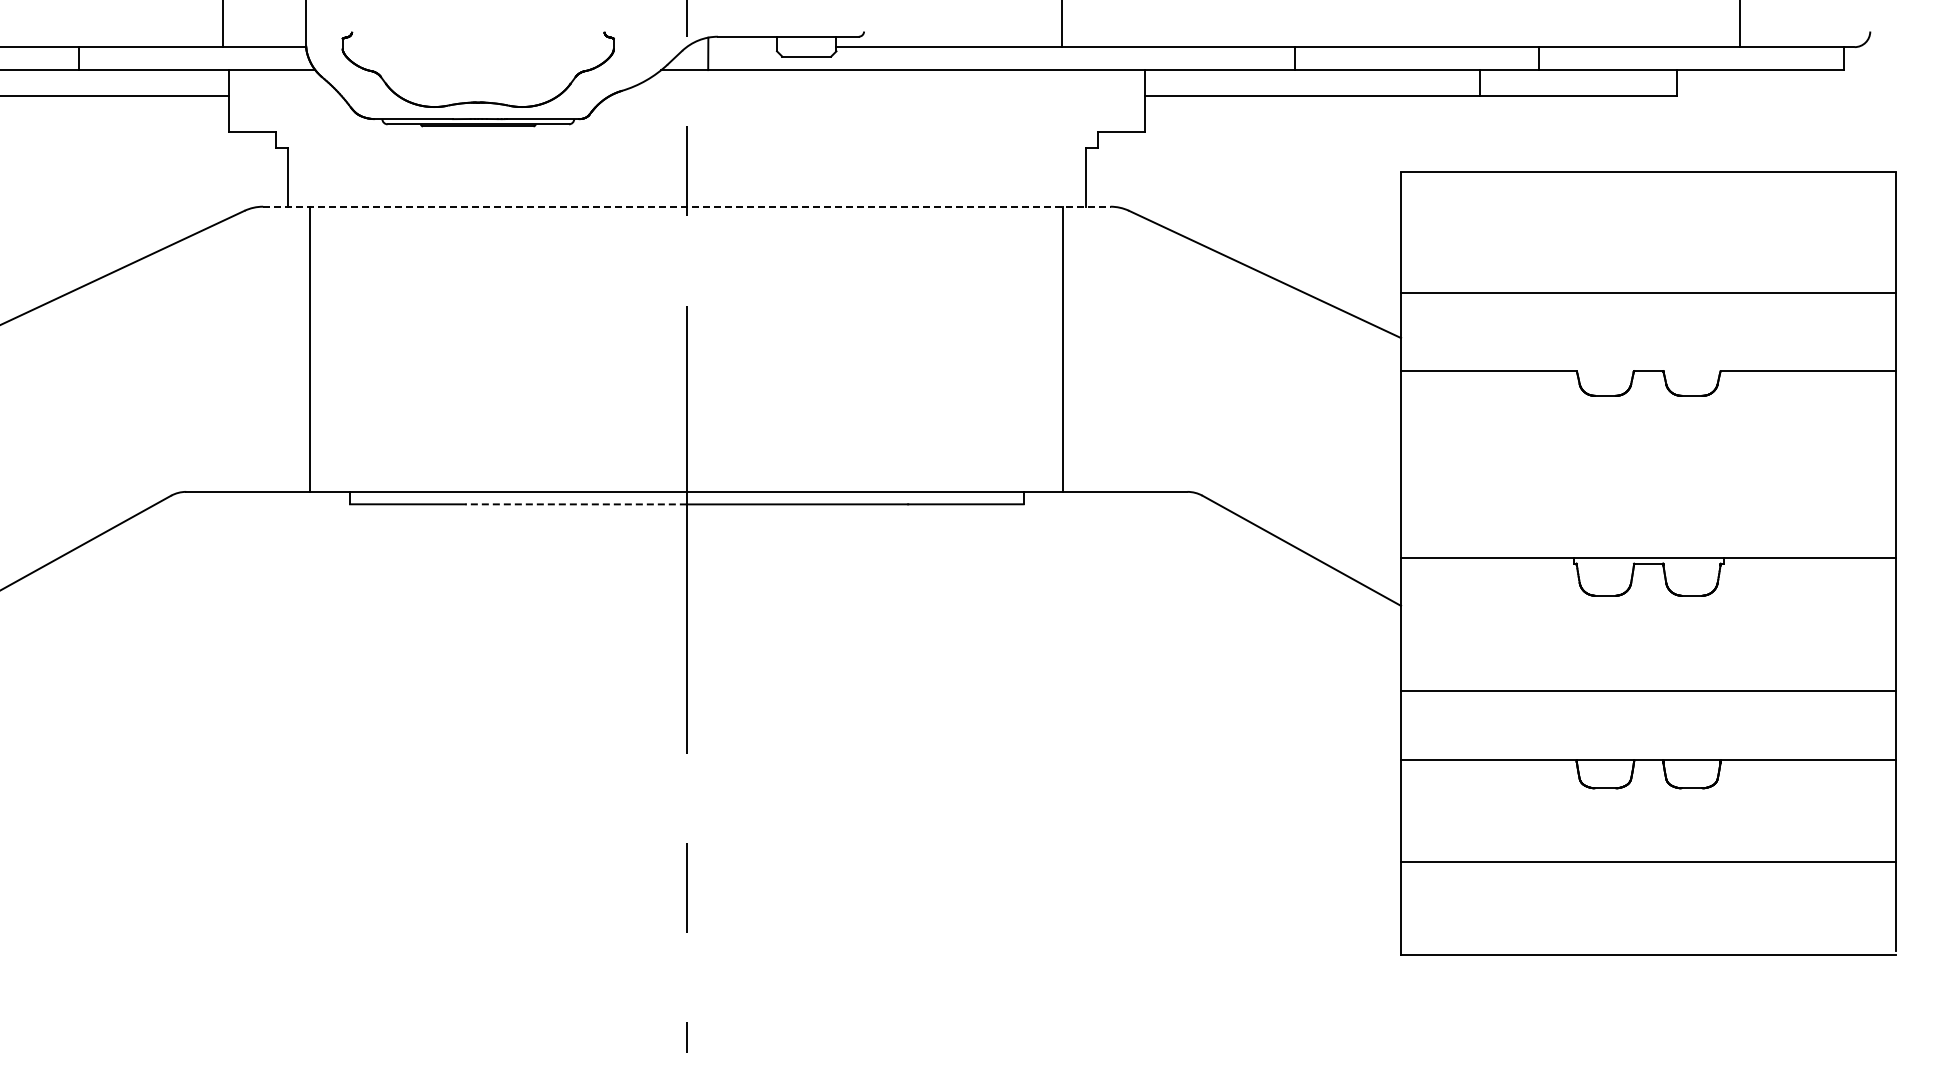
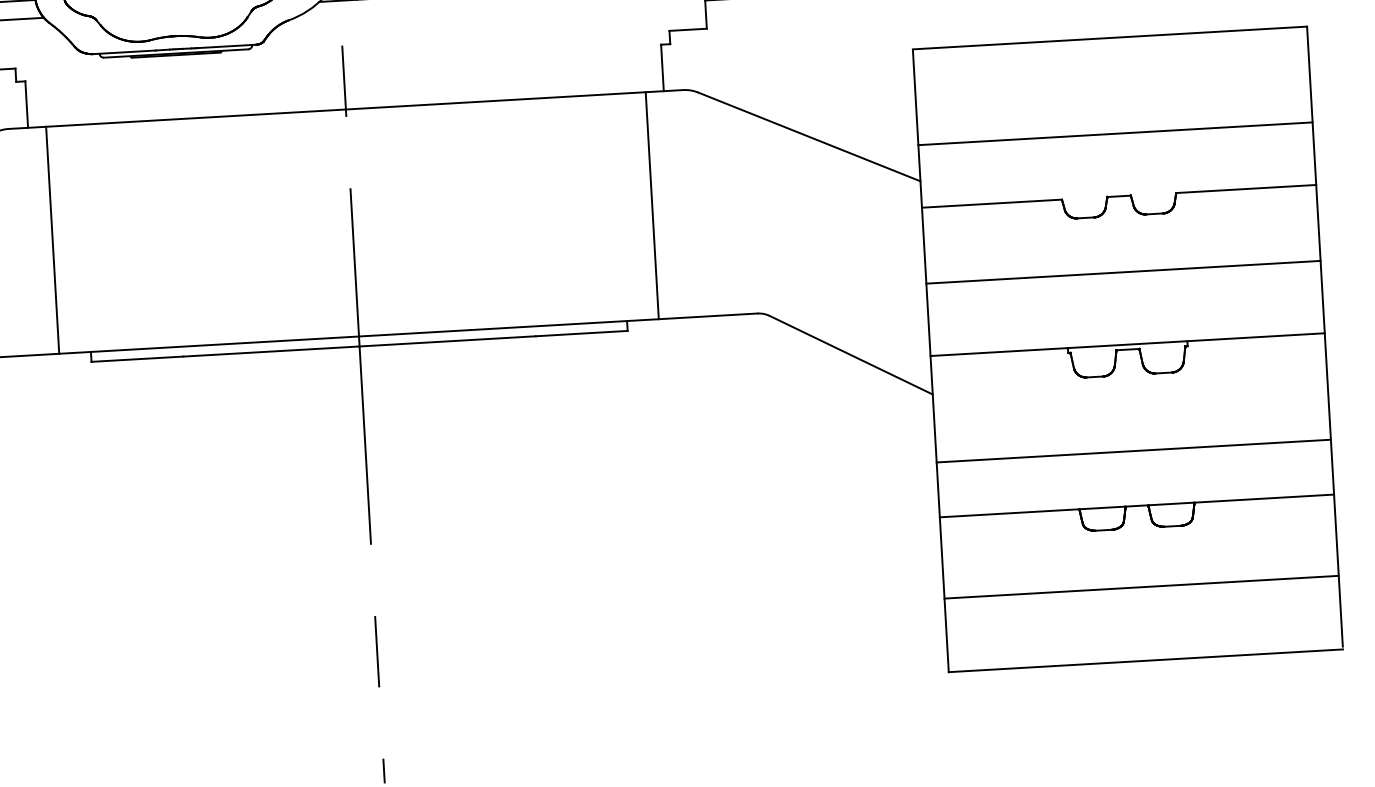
line: (686, 206) -> (345, 109), dashed -> solid
line: (1648, 466) -> (1123, 272), added
line: (576, 504) -> (271, 351), dashed -> solid

